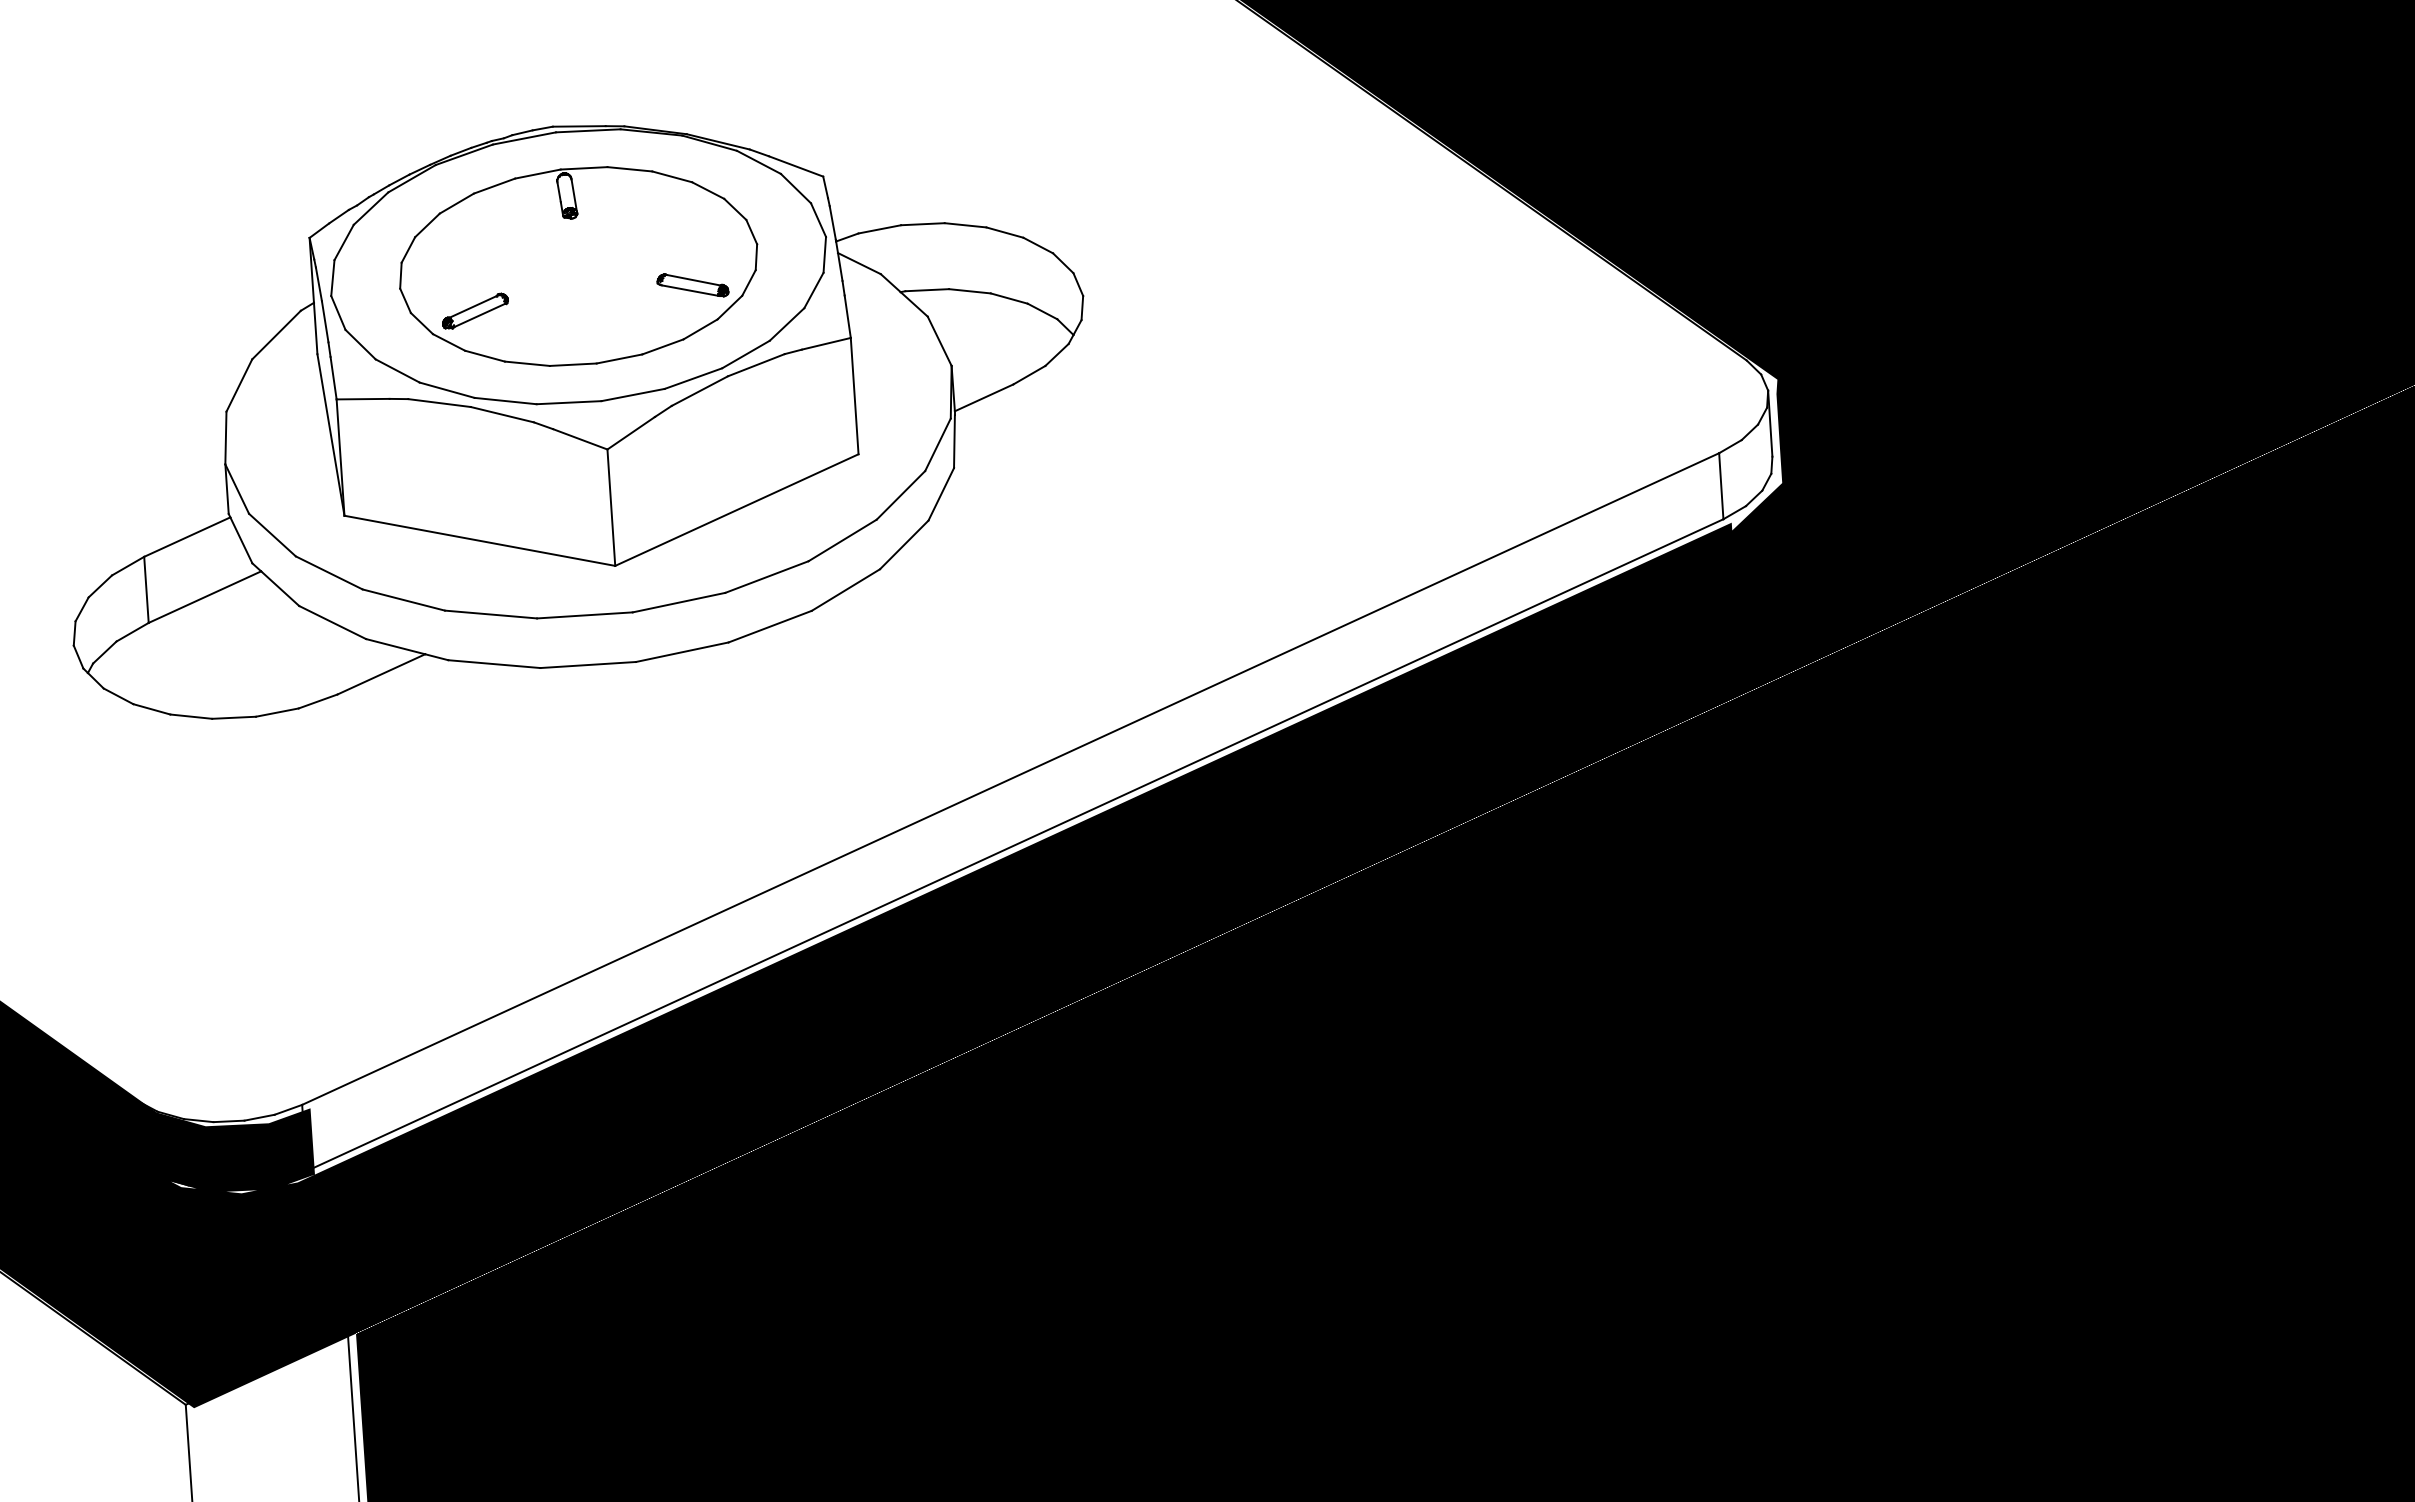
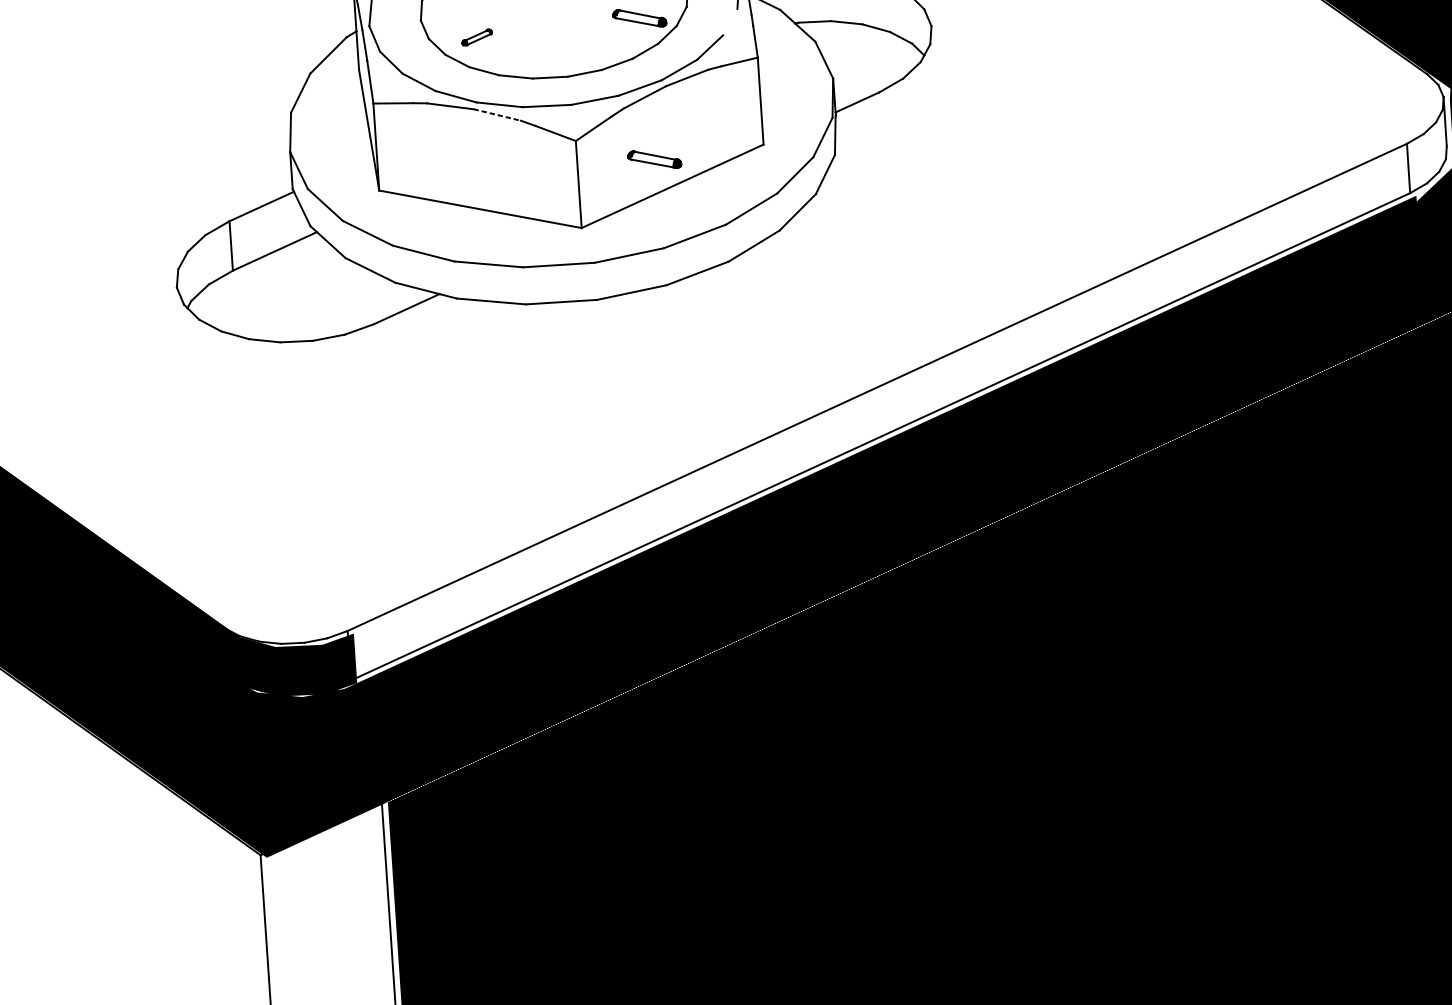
line: (813, 290) -> (729, 22), removed
part: (475, 310) -> (477, 37), size x0.6
line: (502, 414) -> (497, 114), solid -> dashed
part: (712, 474) -> (654, 159), added

